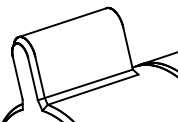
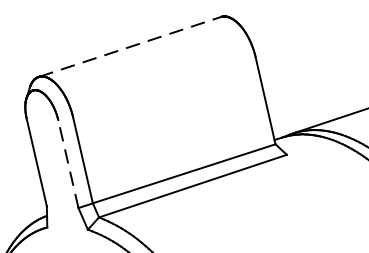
line: (63, 22) -> (131, 46), solid -> dashed
line: (32, 79) -> (67, 164), solid -> dashed

